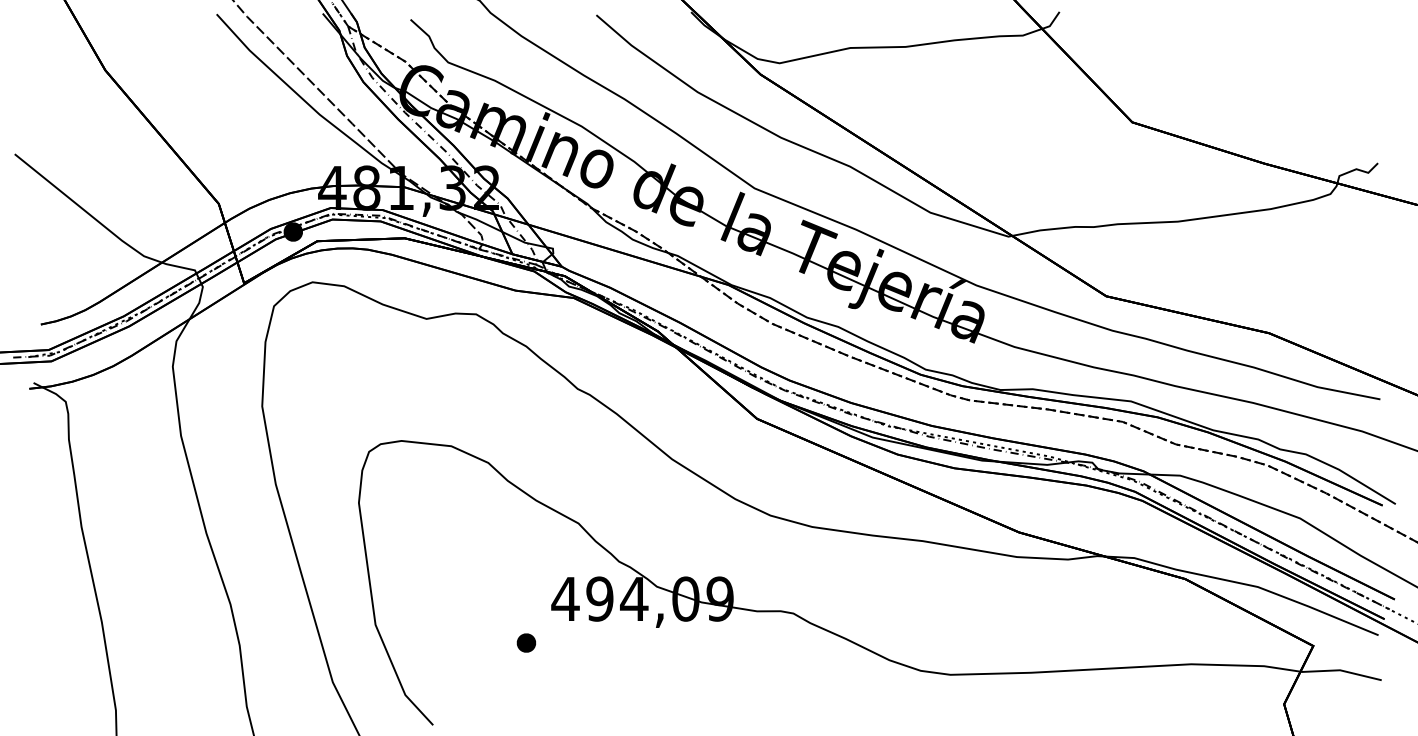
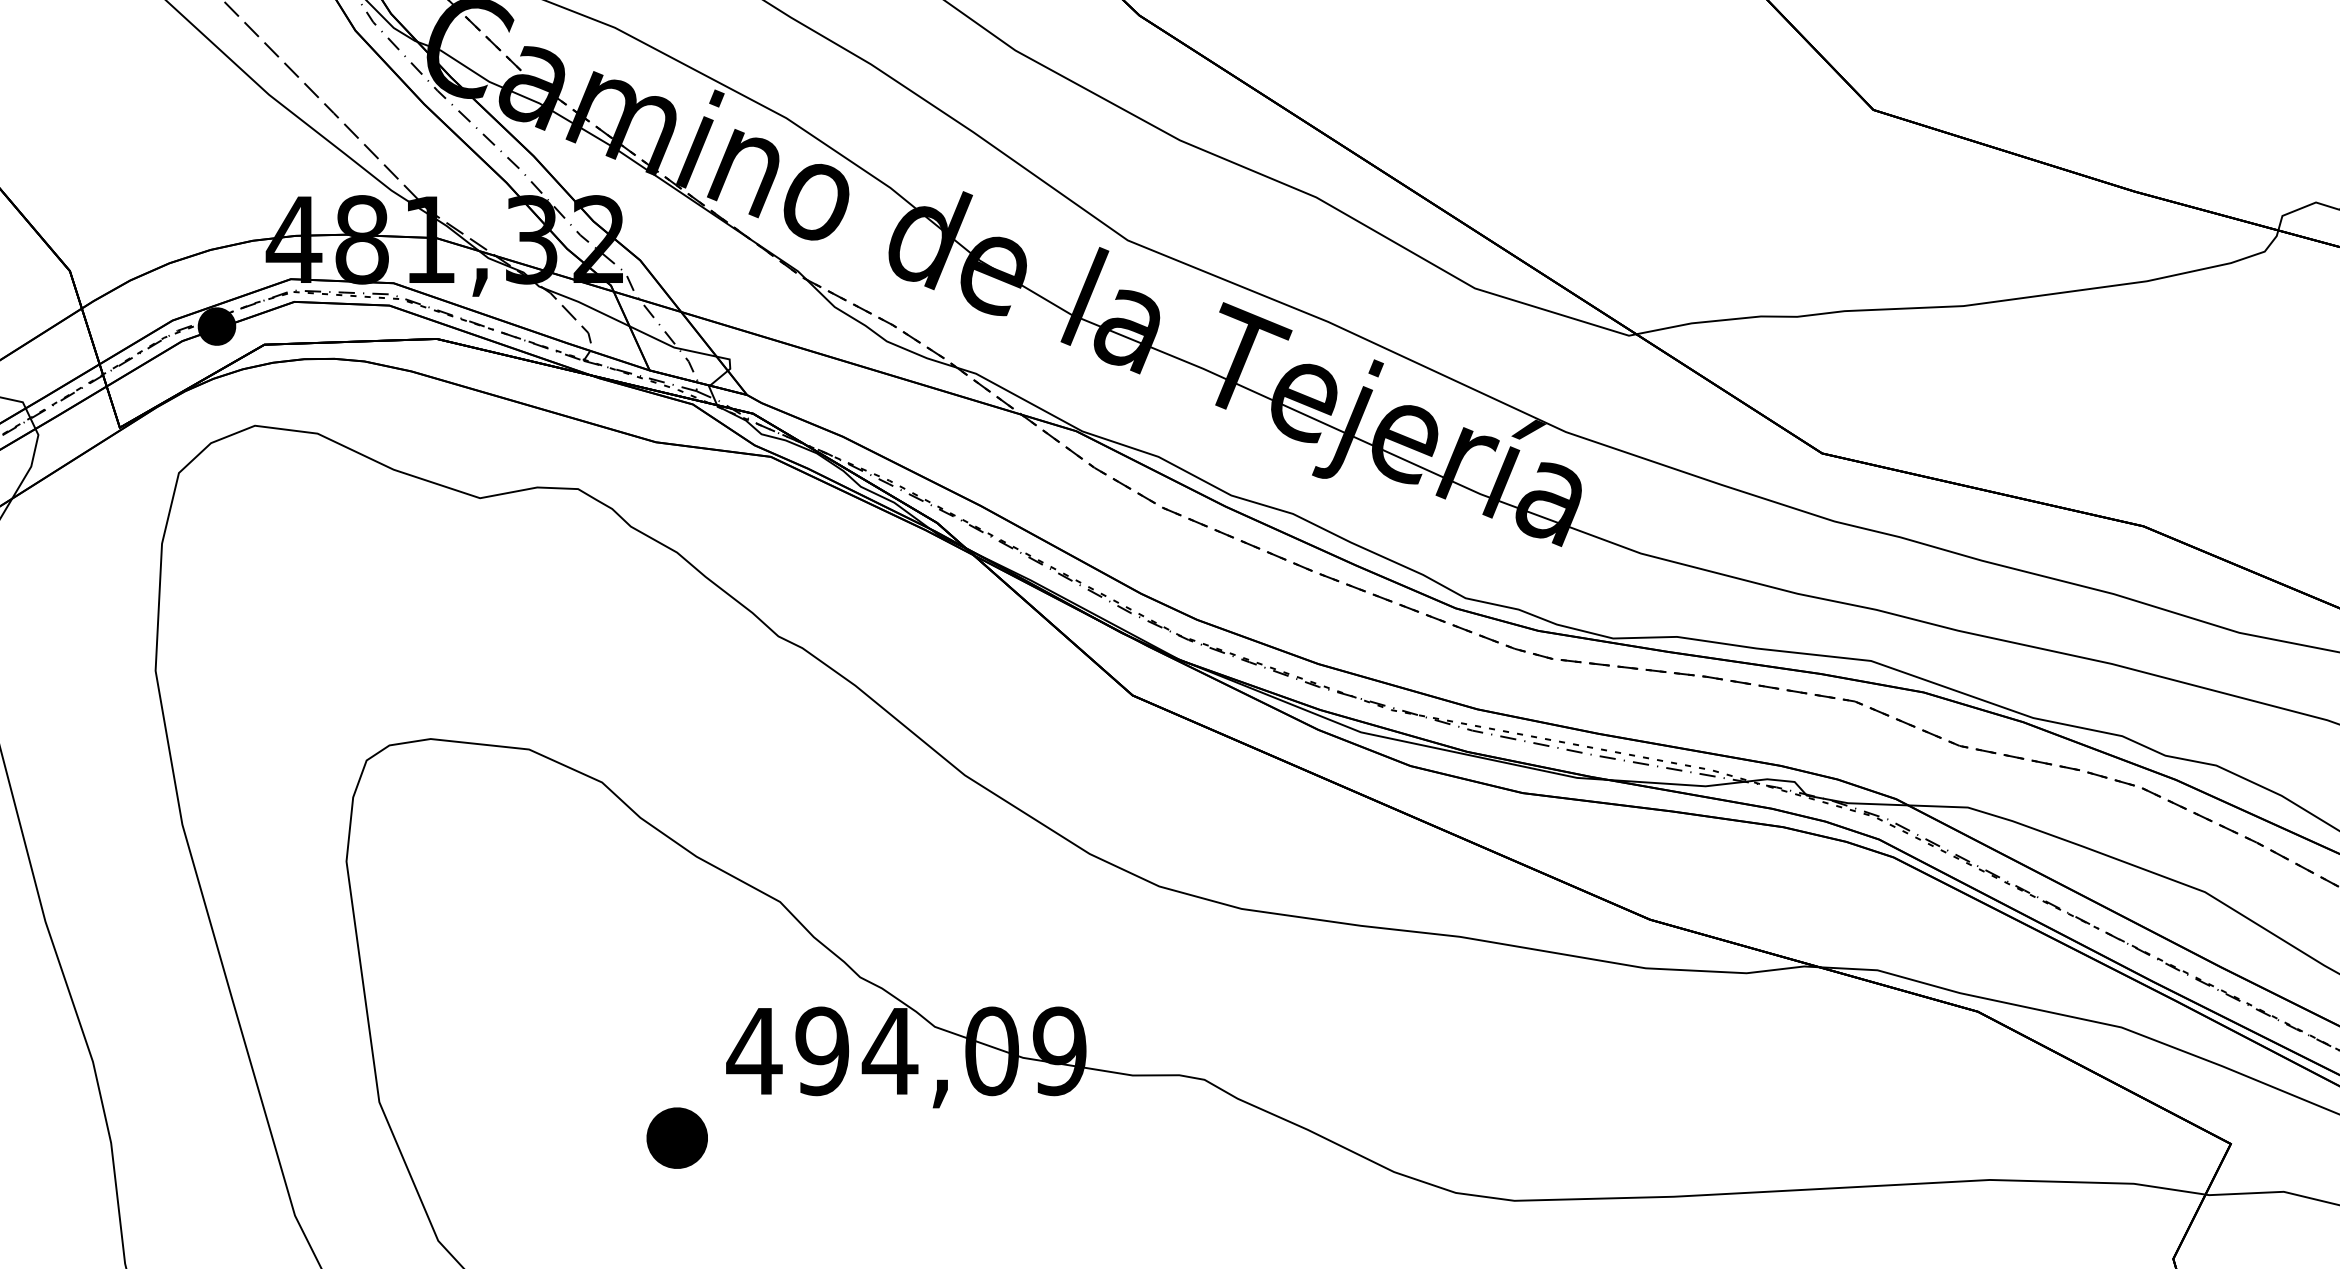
part: (526, 642) -> (677, 1136), size x1.6

